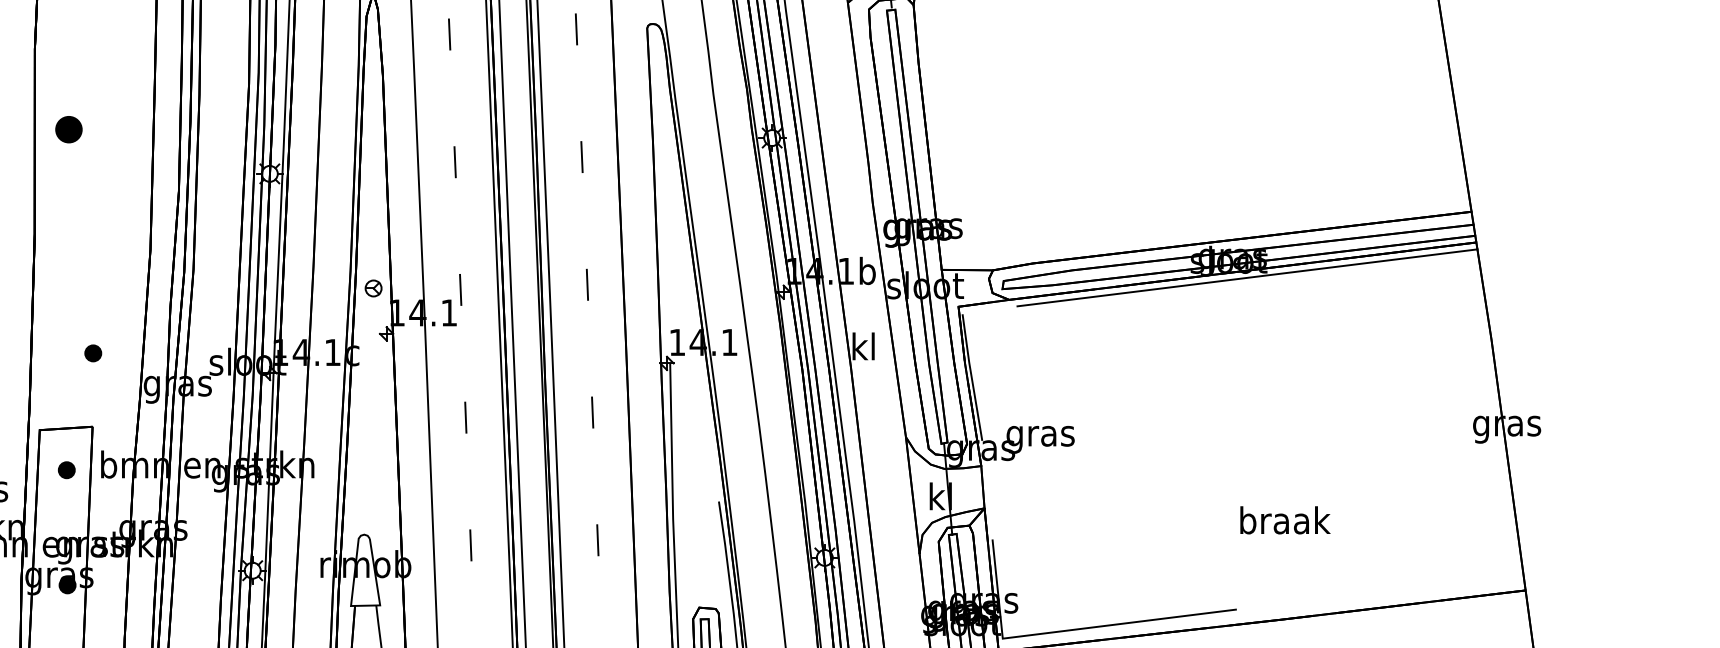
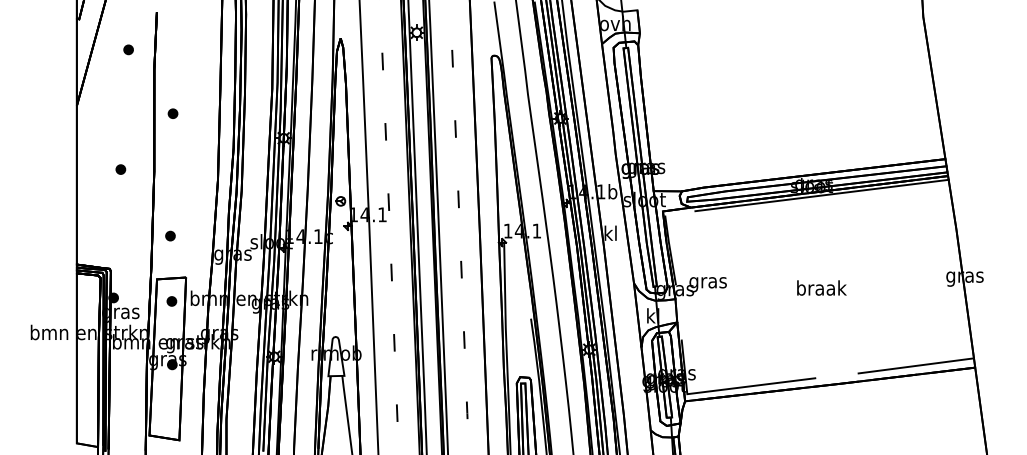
part: (67, 128) -> (172, 113), size x0.62
part: (93, 352) -> (170, 235), moved
text: (1284, 519) -> (821, 287), moved
line: (1417, 586) -> (915, 365), added

